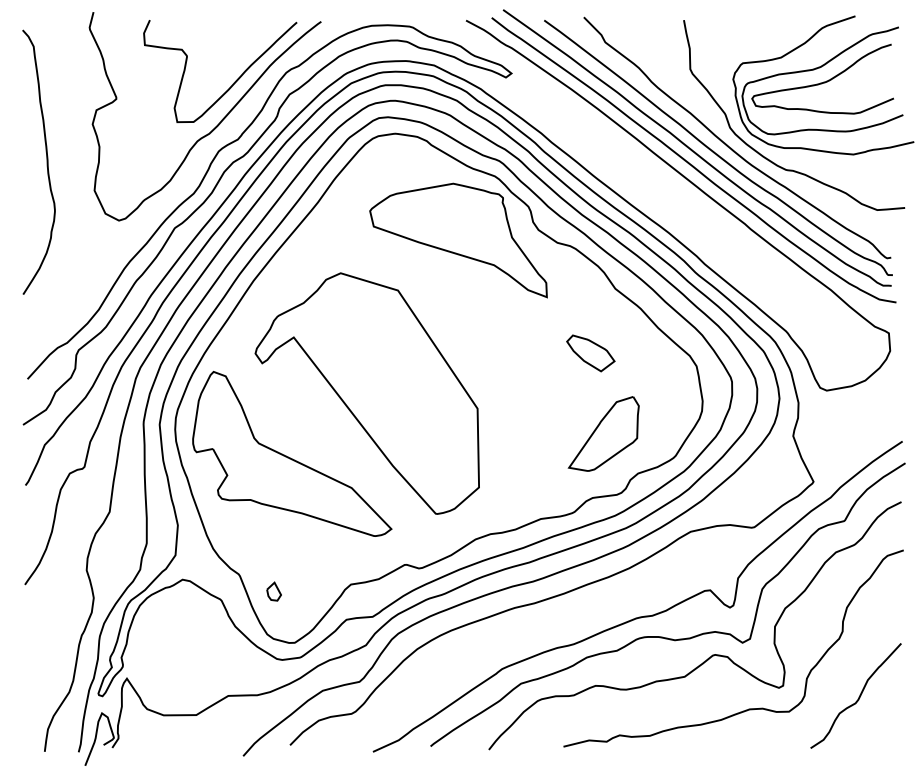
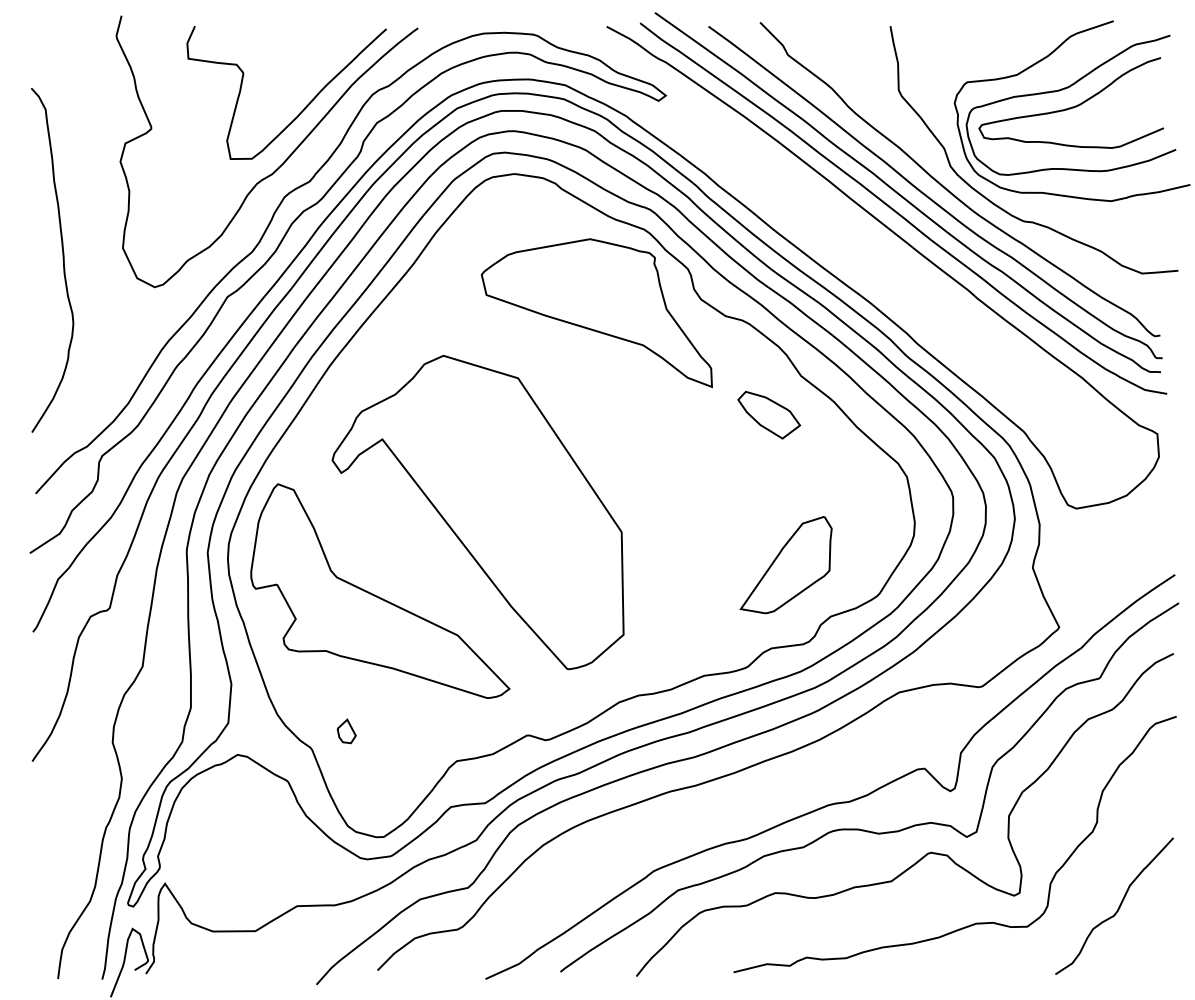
curve: (46, 162) -> (62, 260), moved
part: (591, 352) -> (769, 414), moved
part: (273, 591) -> (346, 731), moved

